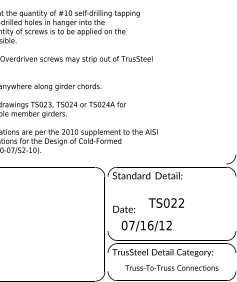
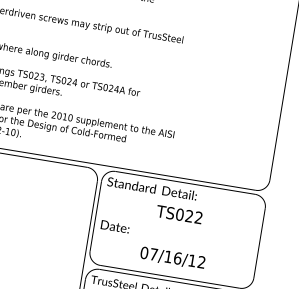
text: (165, 202) -> (178, 213), moved
text: (146, 225) -> (172, 257), moved

